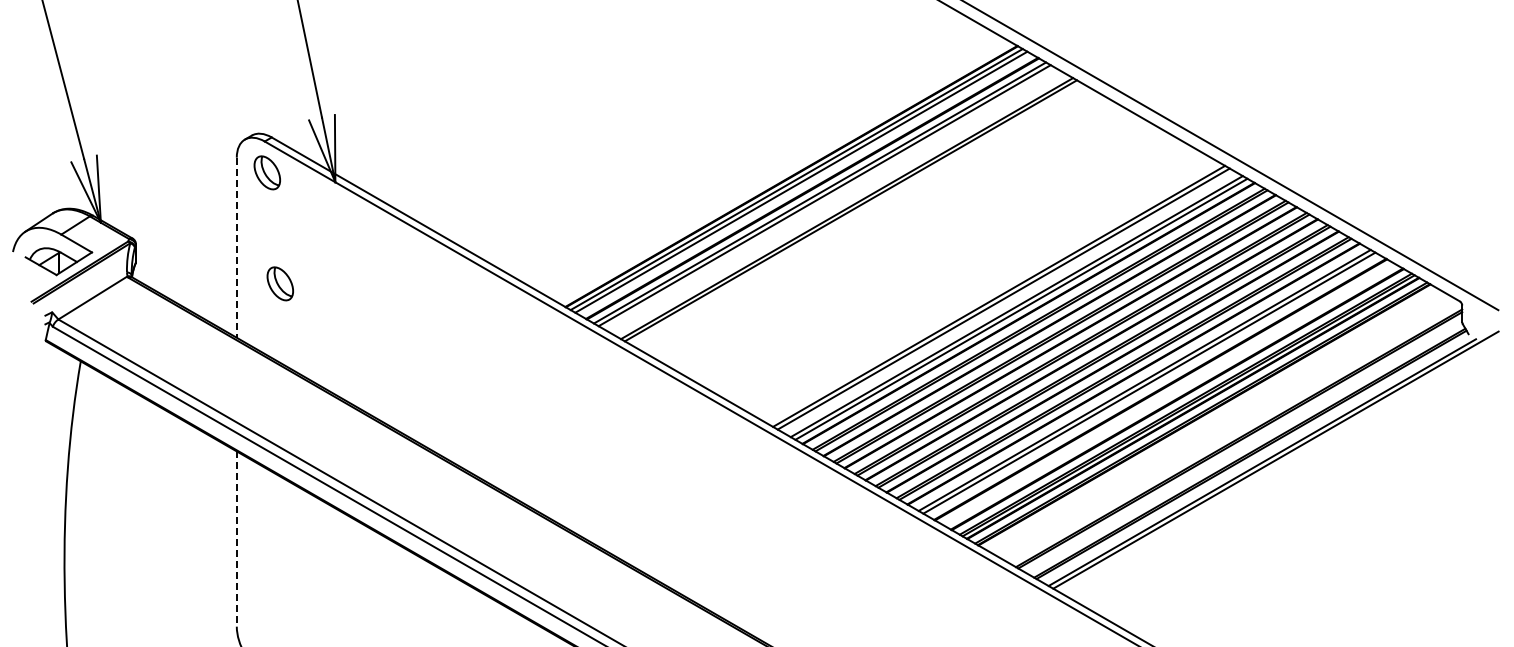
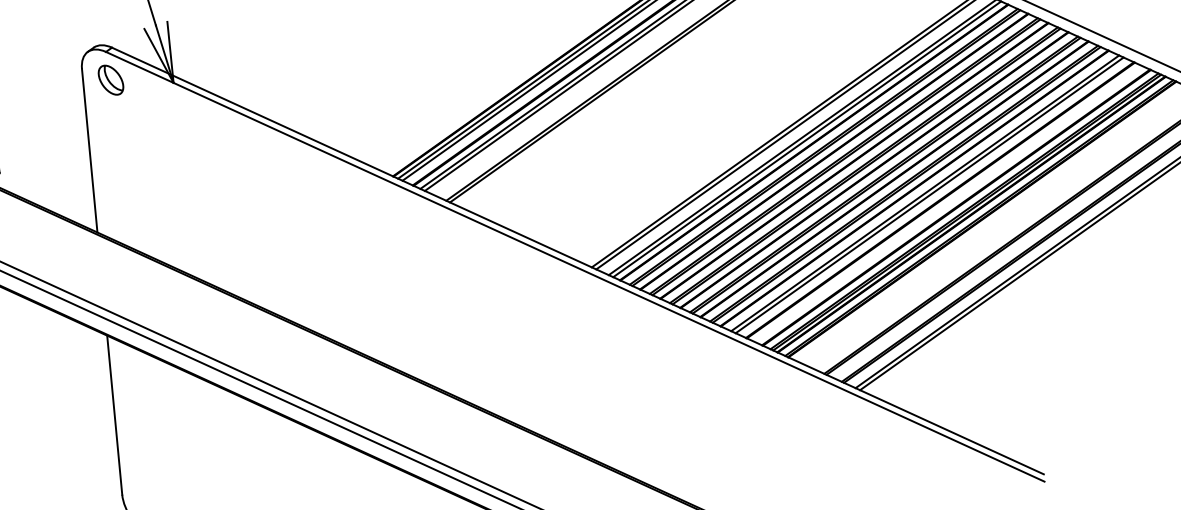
line: (236, 248) -> (89, 151), dashed -> solid
part: (279, 283) -> (131, 179), removed
line: (236, 539) -> (114, 415), dashed -> solid

